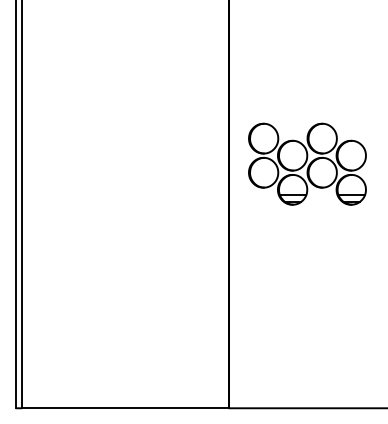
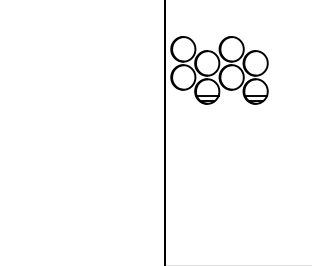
part: (307, 163) -> (219, 69), moved

